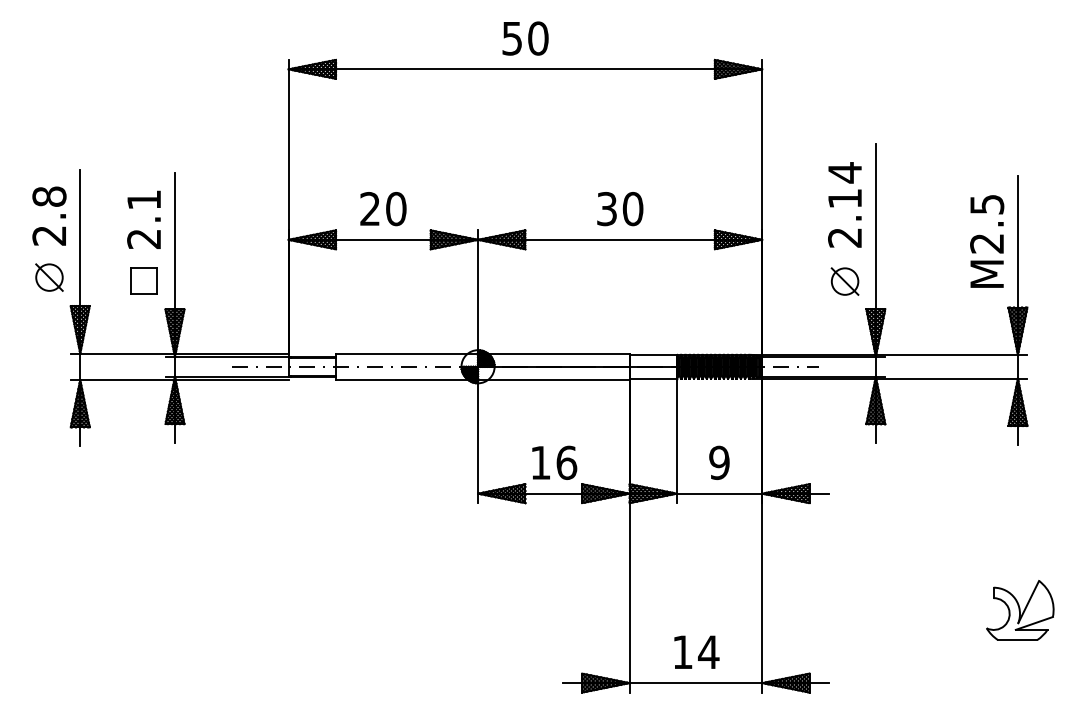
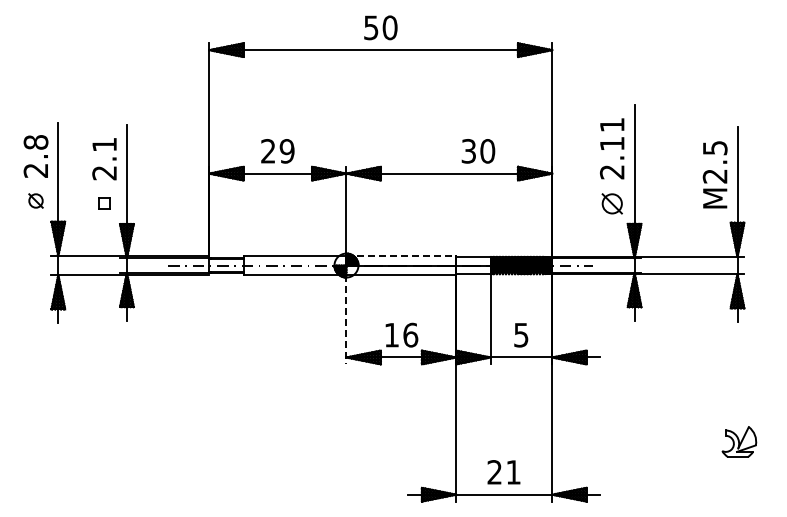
text: (845, 171) -> (612, 124), 2.14 -> 2.11
text: (395, 209) -> (286, 151), 20 -> 29
text: (620, 209) -> (478, 151), moved
part: (48, 276) -> (35, 200), size x0.7
part: (144, 281) -> (104, 203), size x0.6
line: (554, 352) -> (401, 255), solid -> dashed
line: (478, 441) -> (346, 319), solid -> dashed
text: (718, 461) -> (520, 334), 9 -> 5
part: (1020, 609) -> (739, 441), size x0.7
text: (696, 652) -> (504, 472), 14 -> 21

